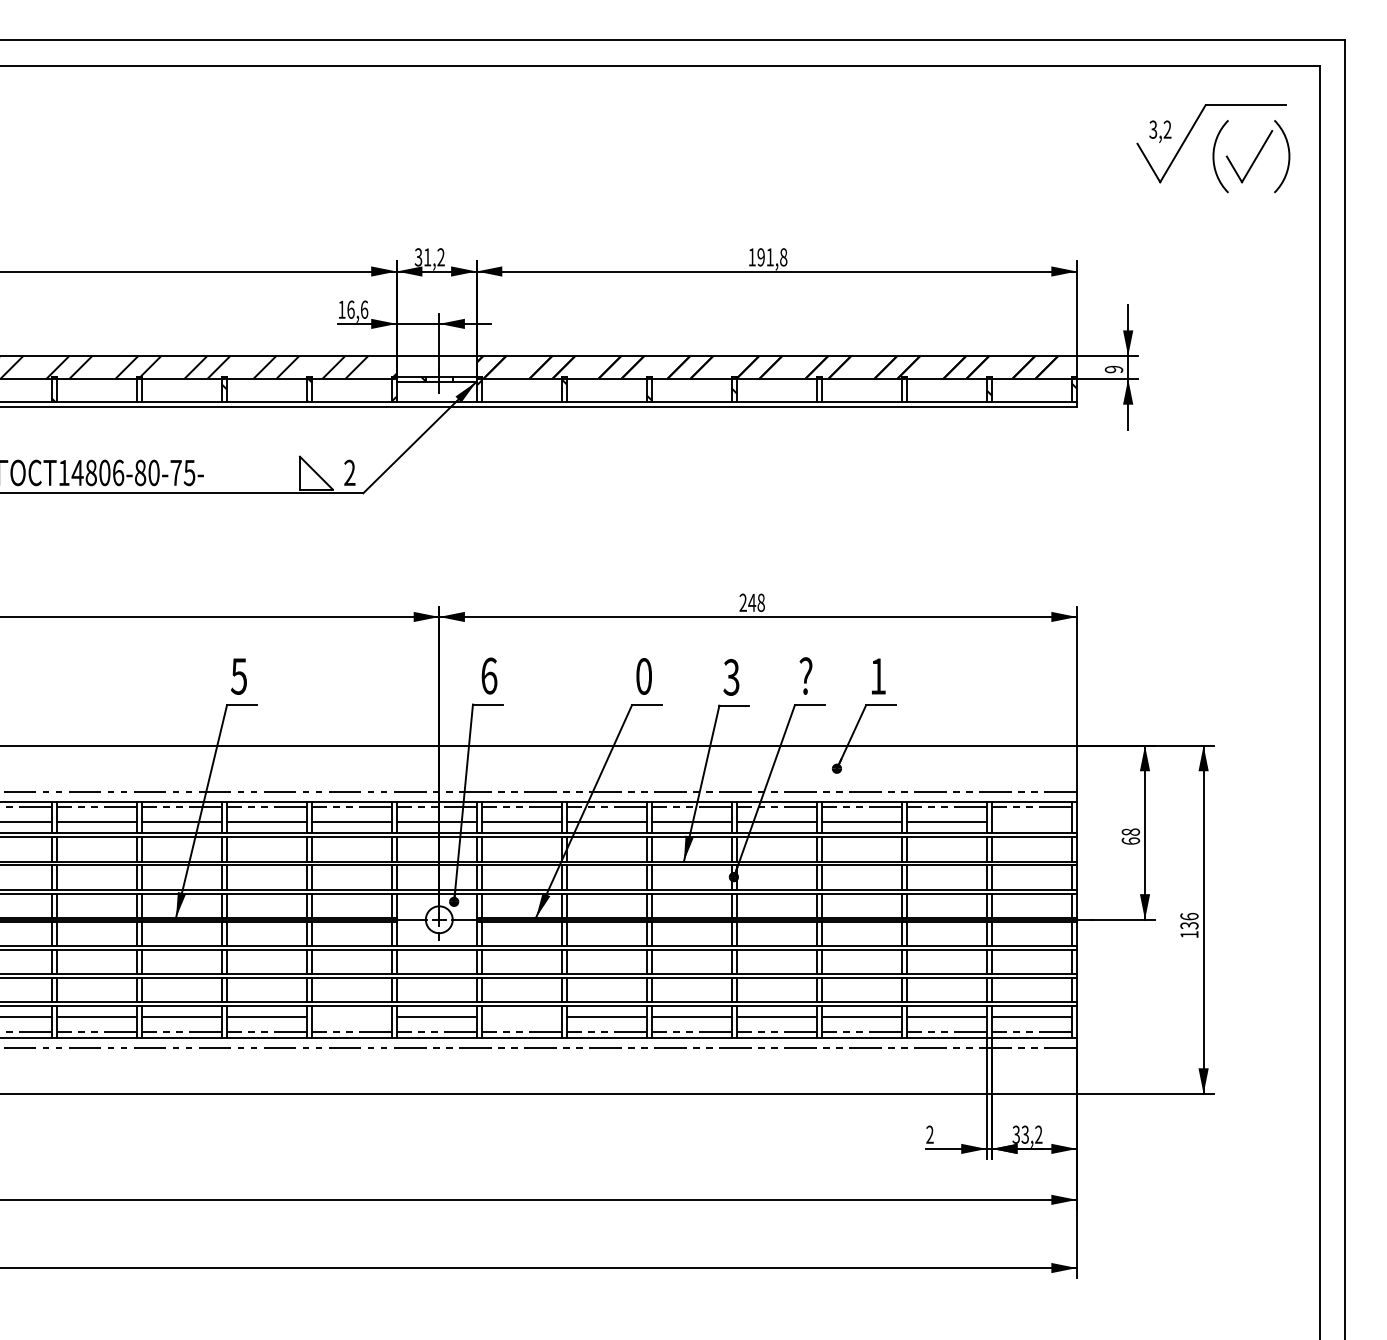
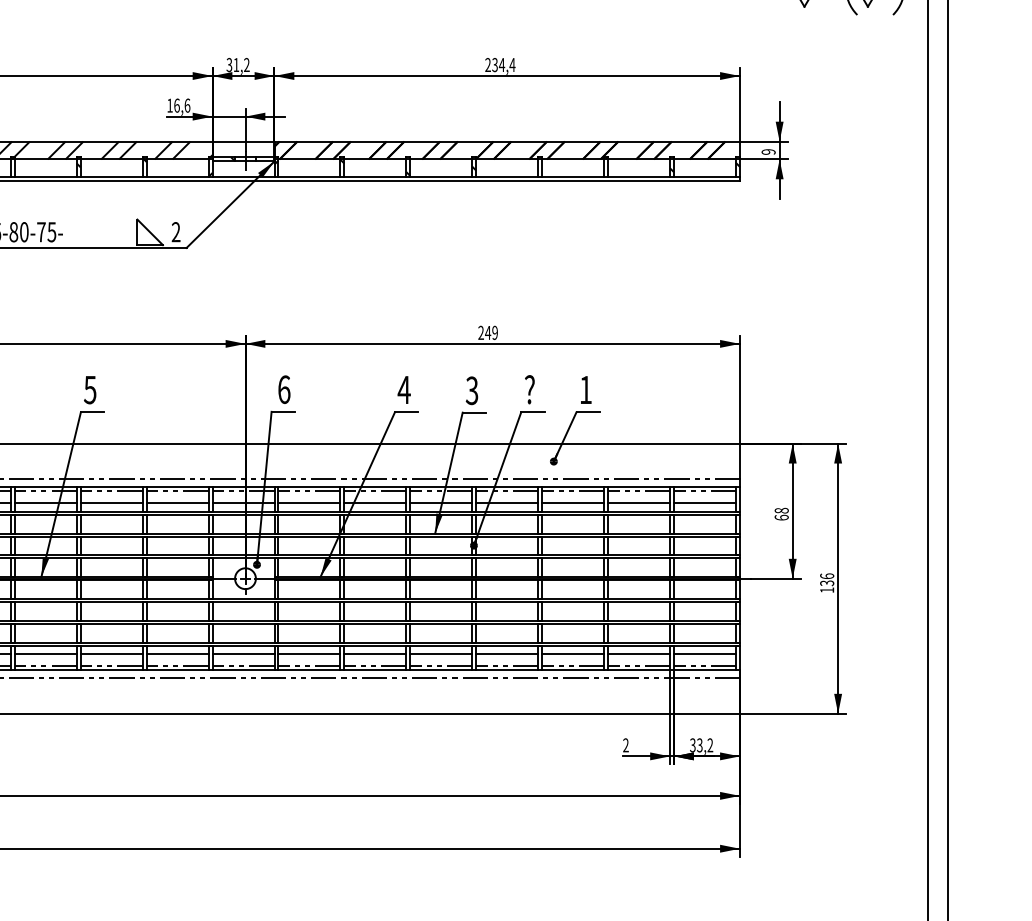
text: (767, 257) -> (499, 65), 191,8 -> 234,4
text: (760, 602) -> (494, 332), 248 -> 249
text: (643, 676) -> (403, 390), 0 -> 4
line: (1031, 822) -> (704, 503), added
line: (351, 1017) -> (177, 654), added
line: (521, 1017) -> (309, 654), added

